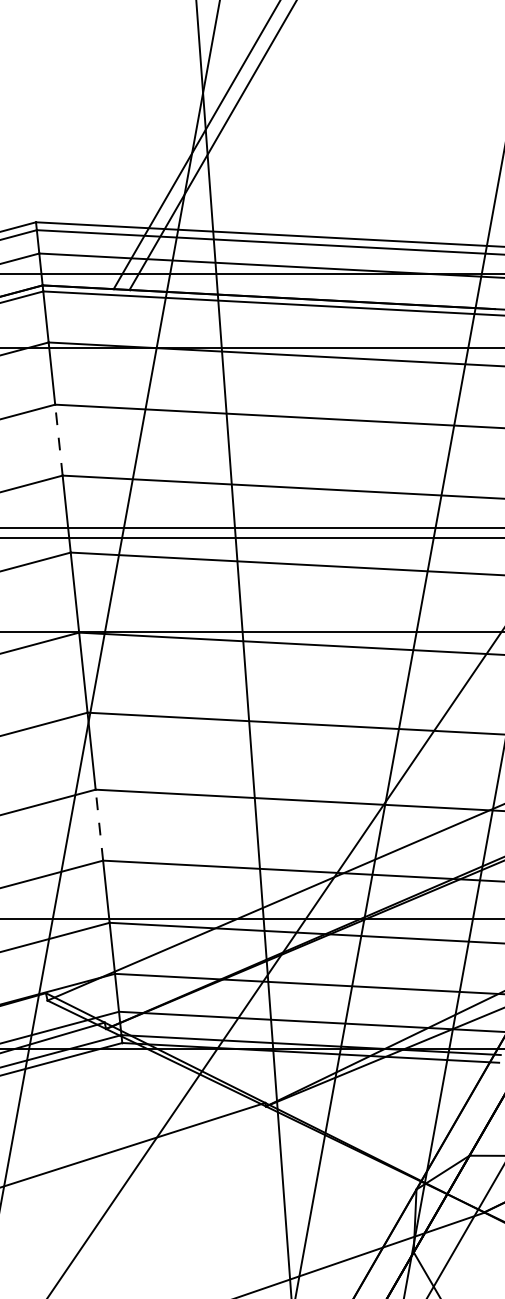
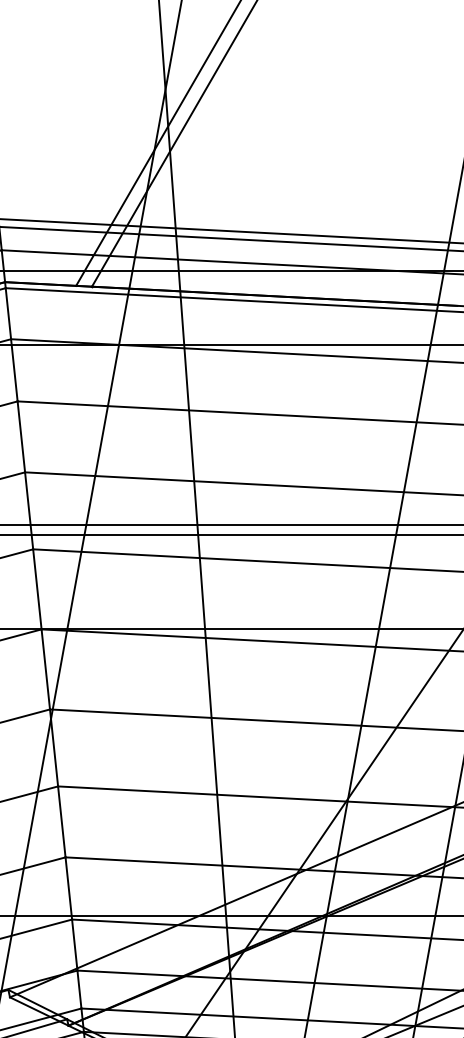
line: (58, 440) -> (20, 437), dashed -> solid
line: (99, 825) -> (61, 822), dashed -> solid

